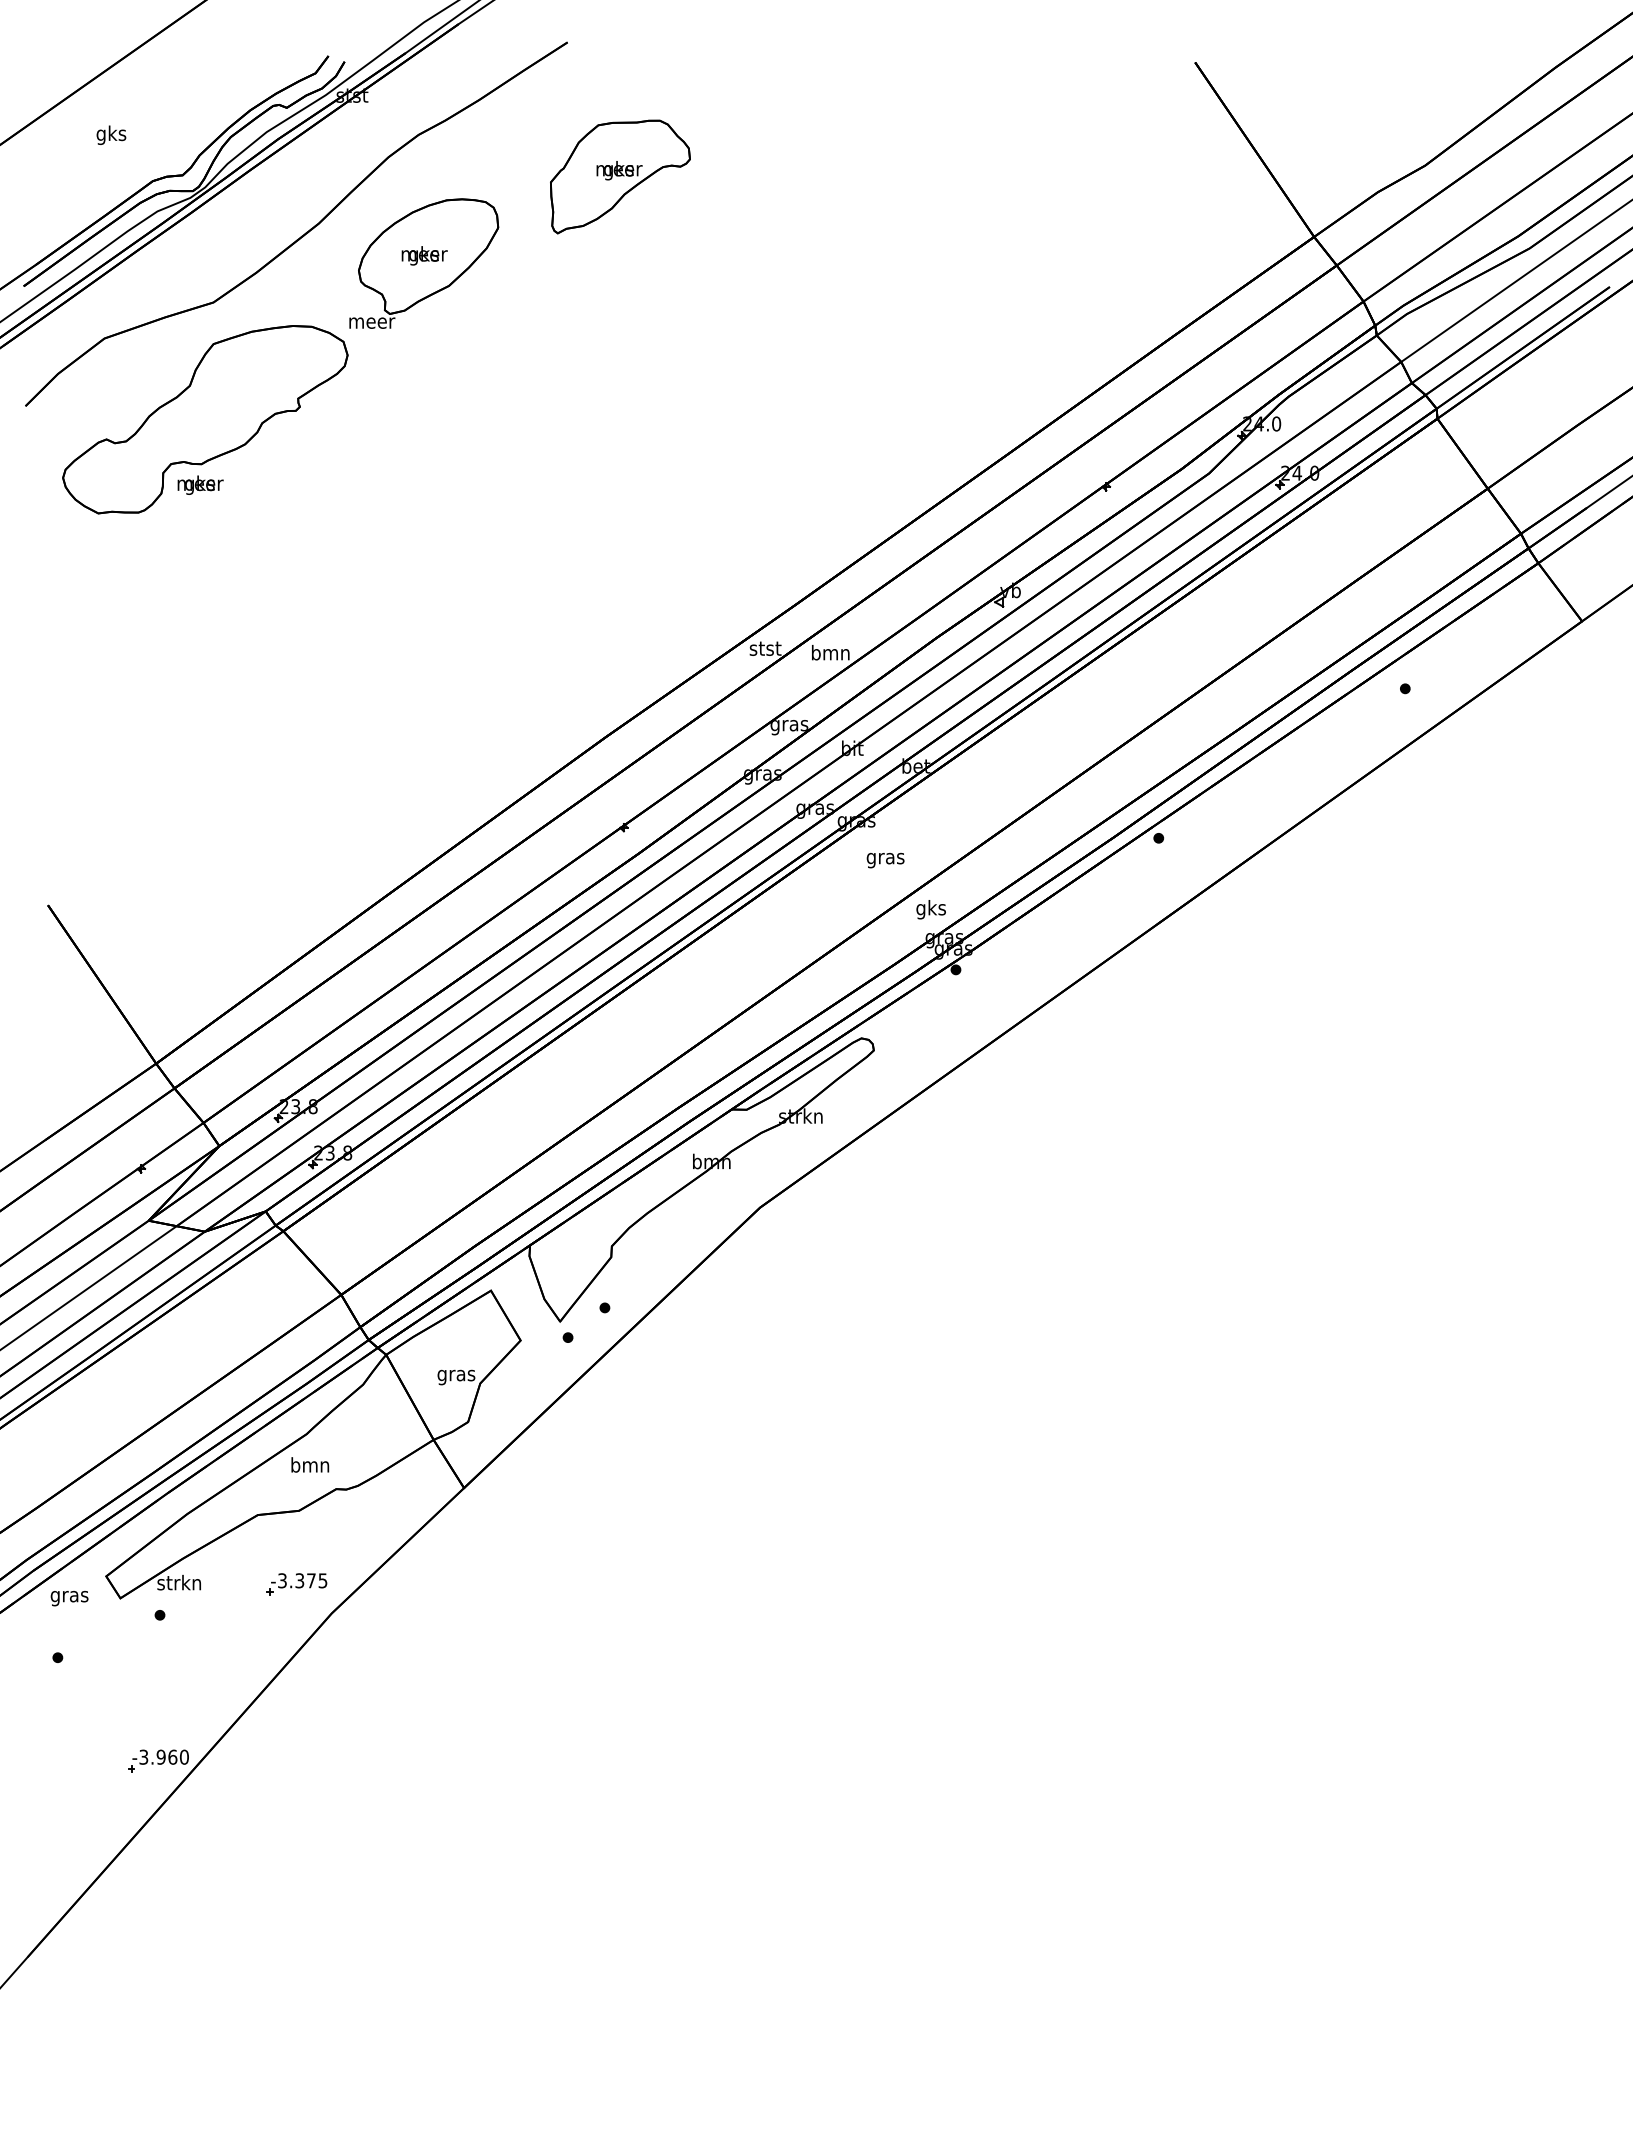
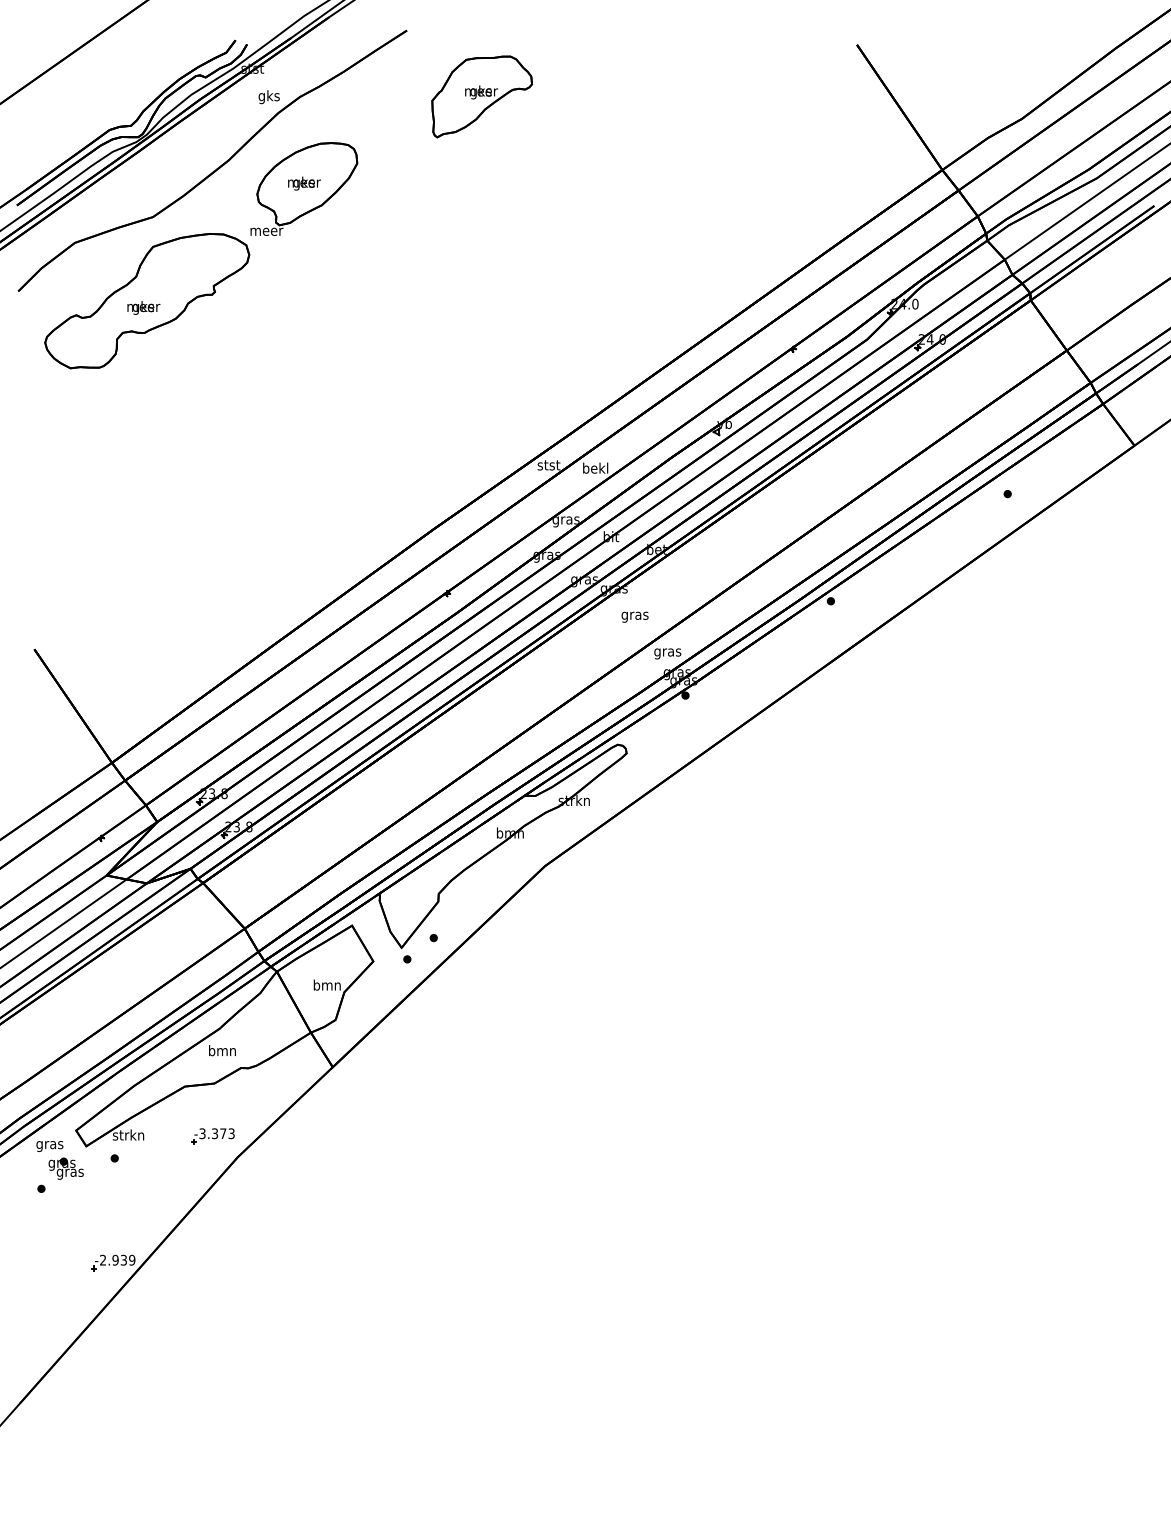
text: (111, 134) -> (269, 96), moved
part: (620, 176) -> (482, 96), moved
text: (200, 484) -> (143, 307), moved
text: (830, 652) -> (595, 468), bmn -> bekl
text: (931, 909) -> (667, 652), gks -> gras
text: (456, 1375) -> (327, 986), gras -> bmn
text: (323, 1580) -> (231, 1133), -3.375 -> -3.373
part: (91, 1629) -> (65, 1168), added
text: (163, 1756) -> (117, 1259), -3.960 -> -2.939

